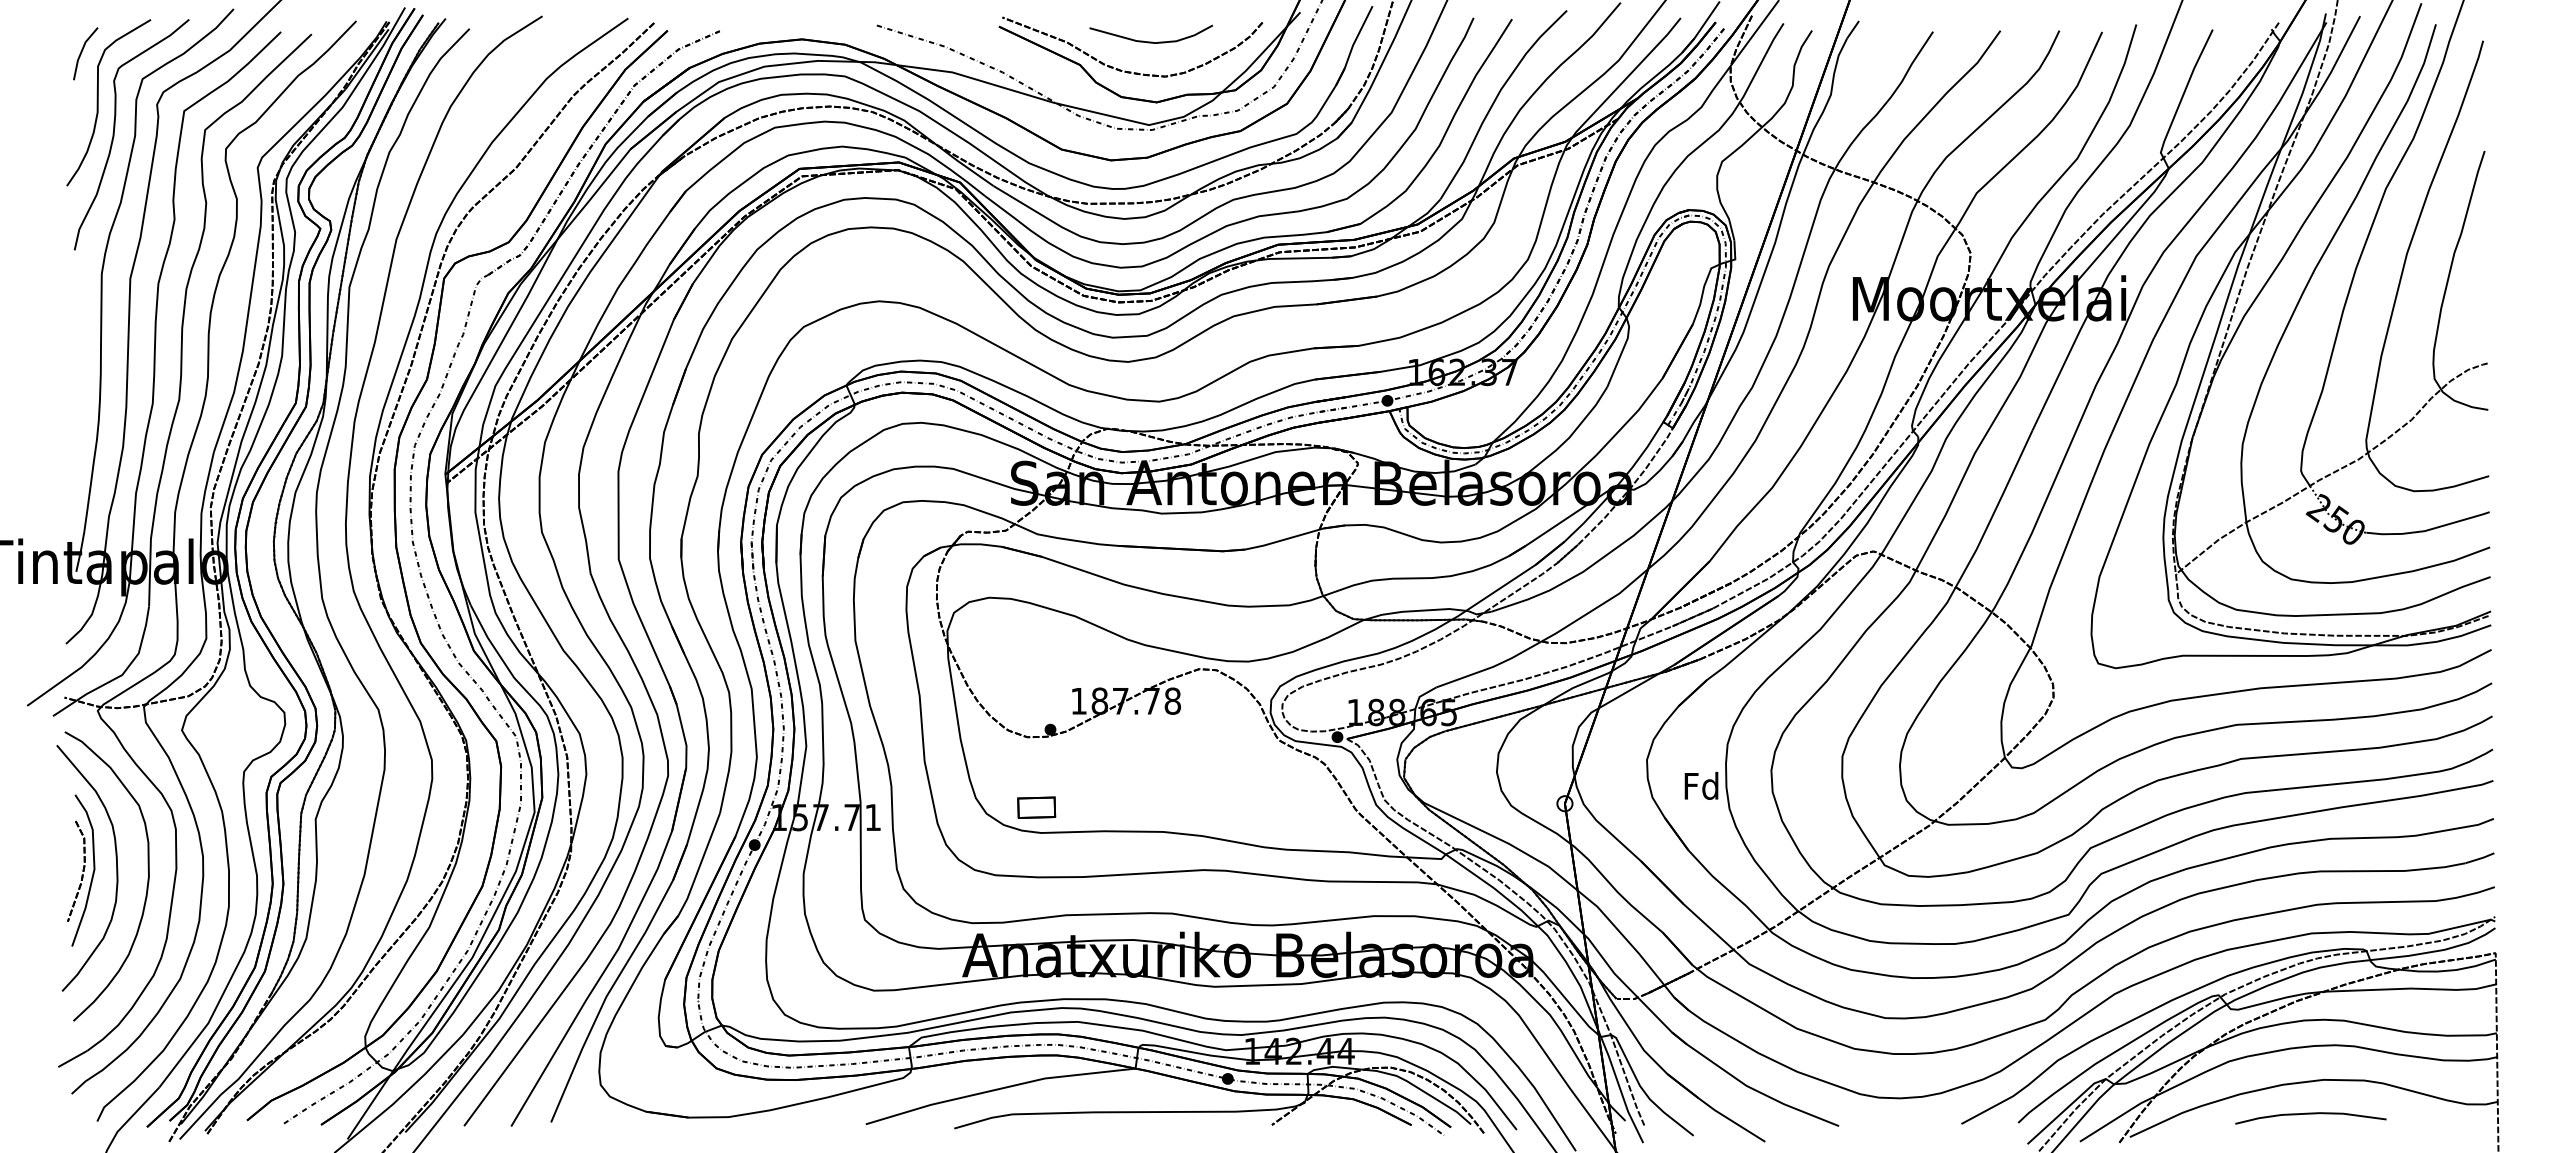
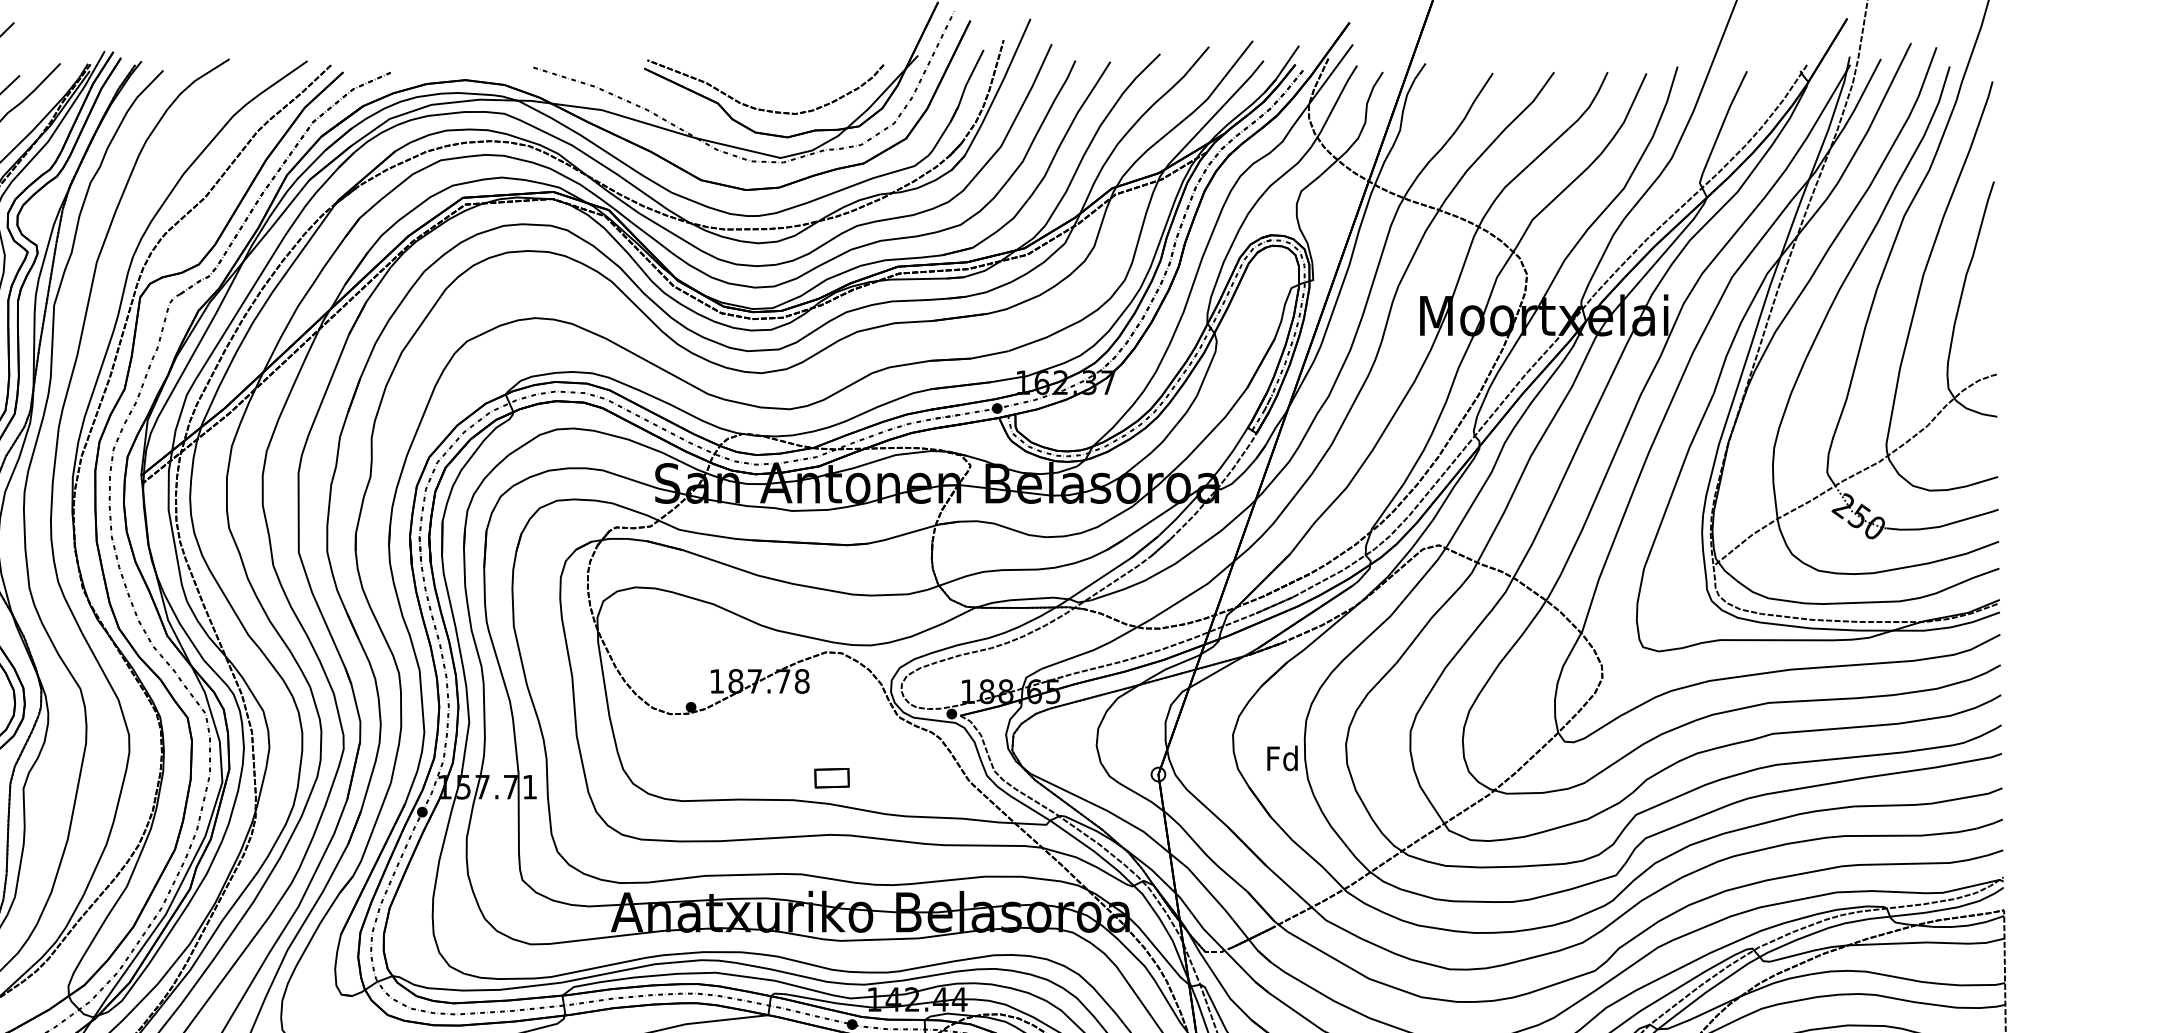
curve: (1150, 41) -> (781, 82), removed
part: (1036, 807) -> (831, 777), moved

